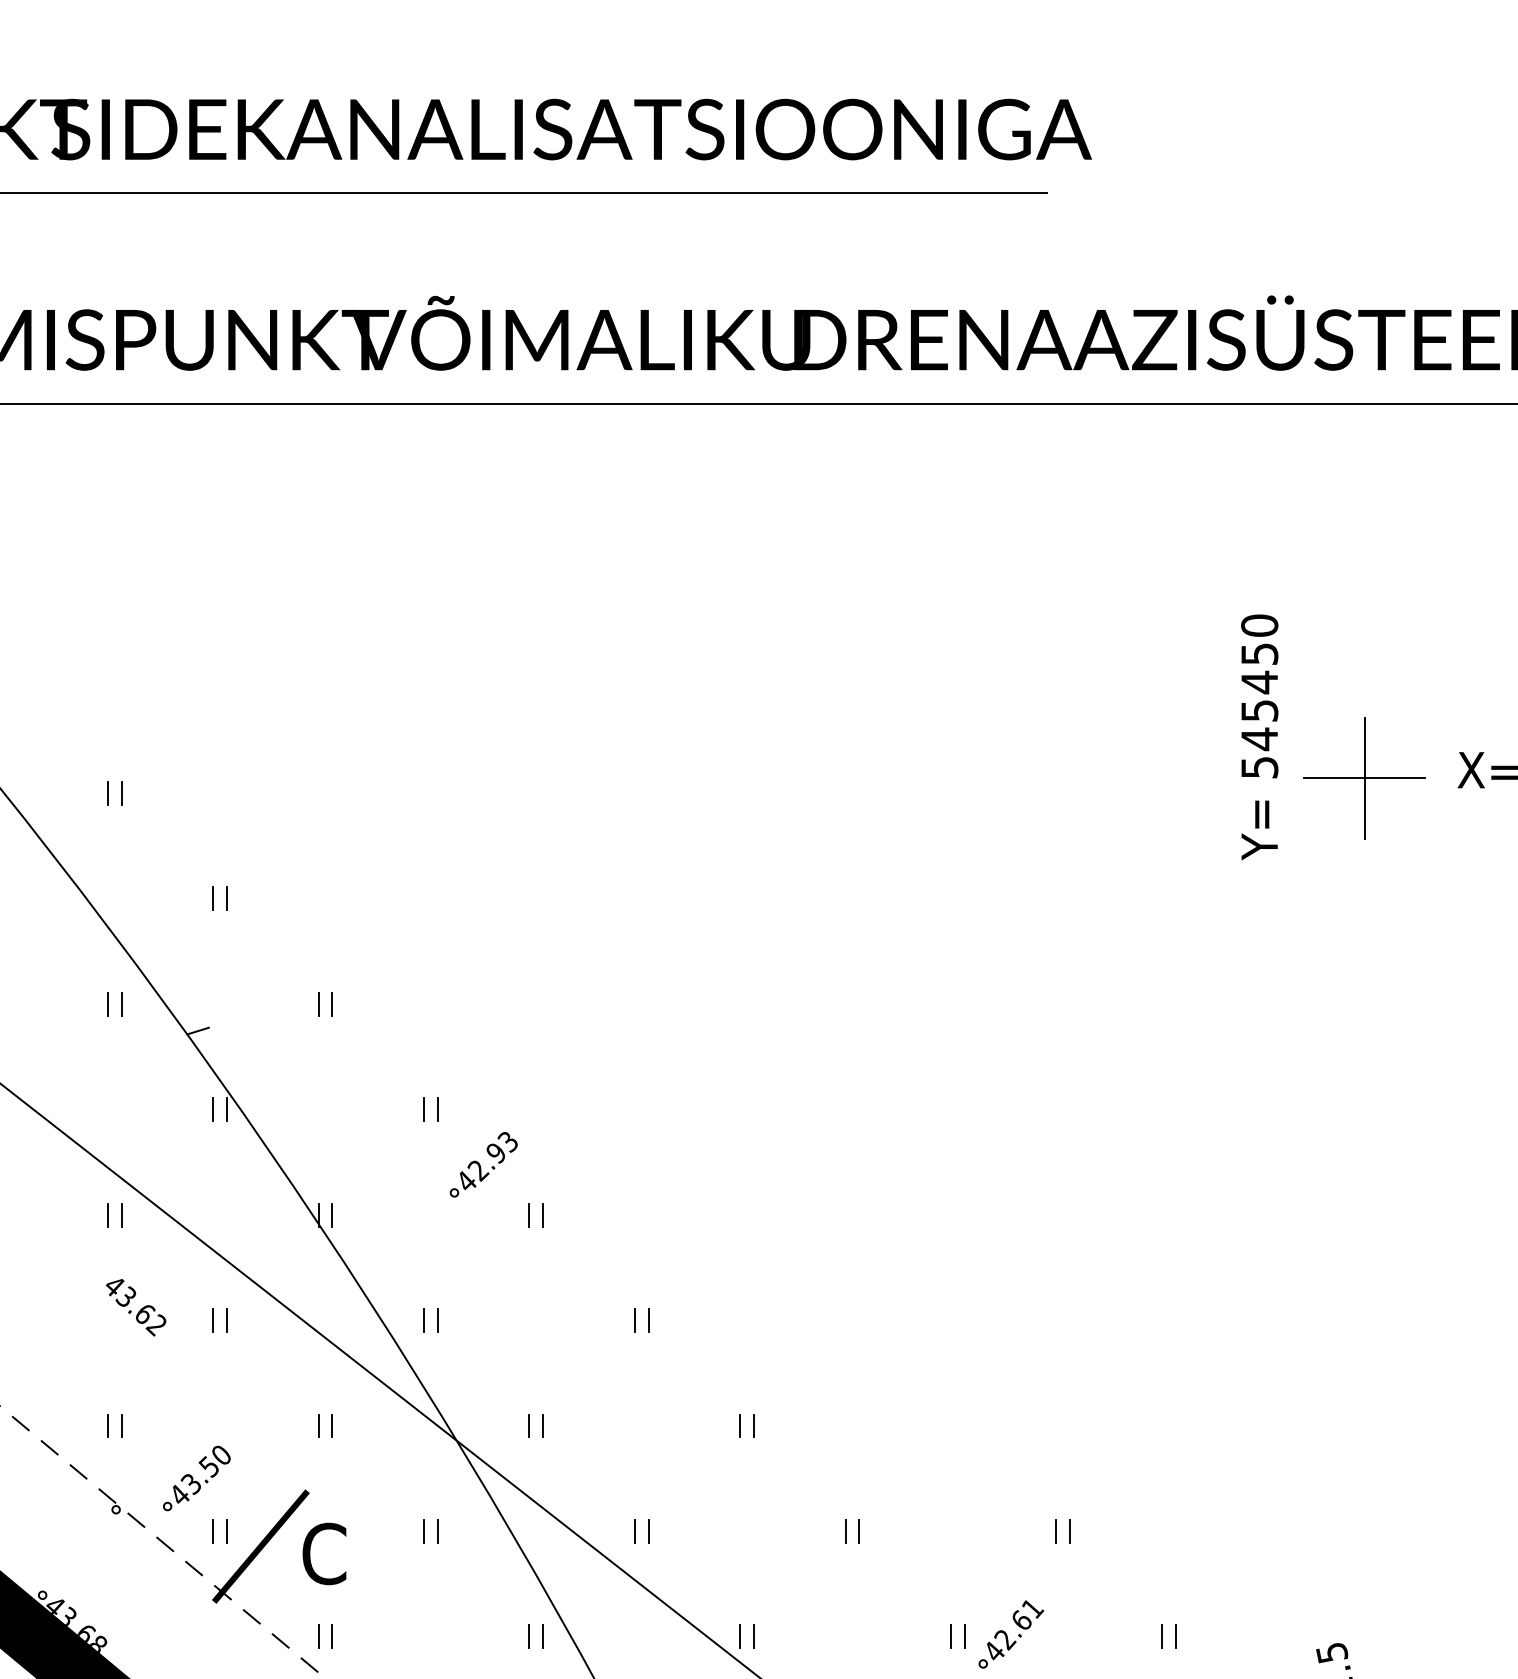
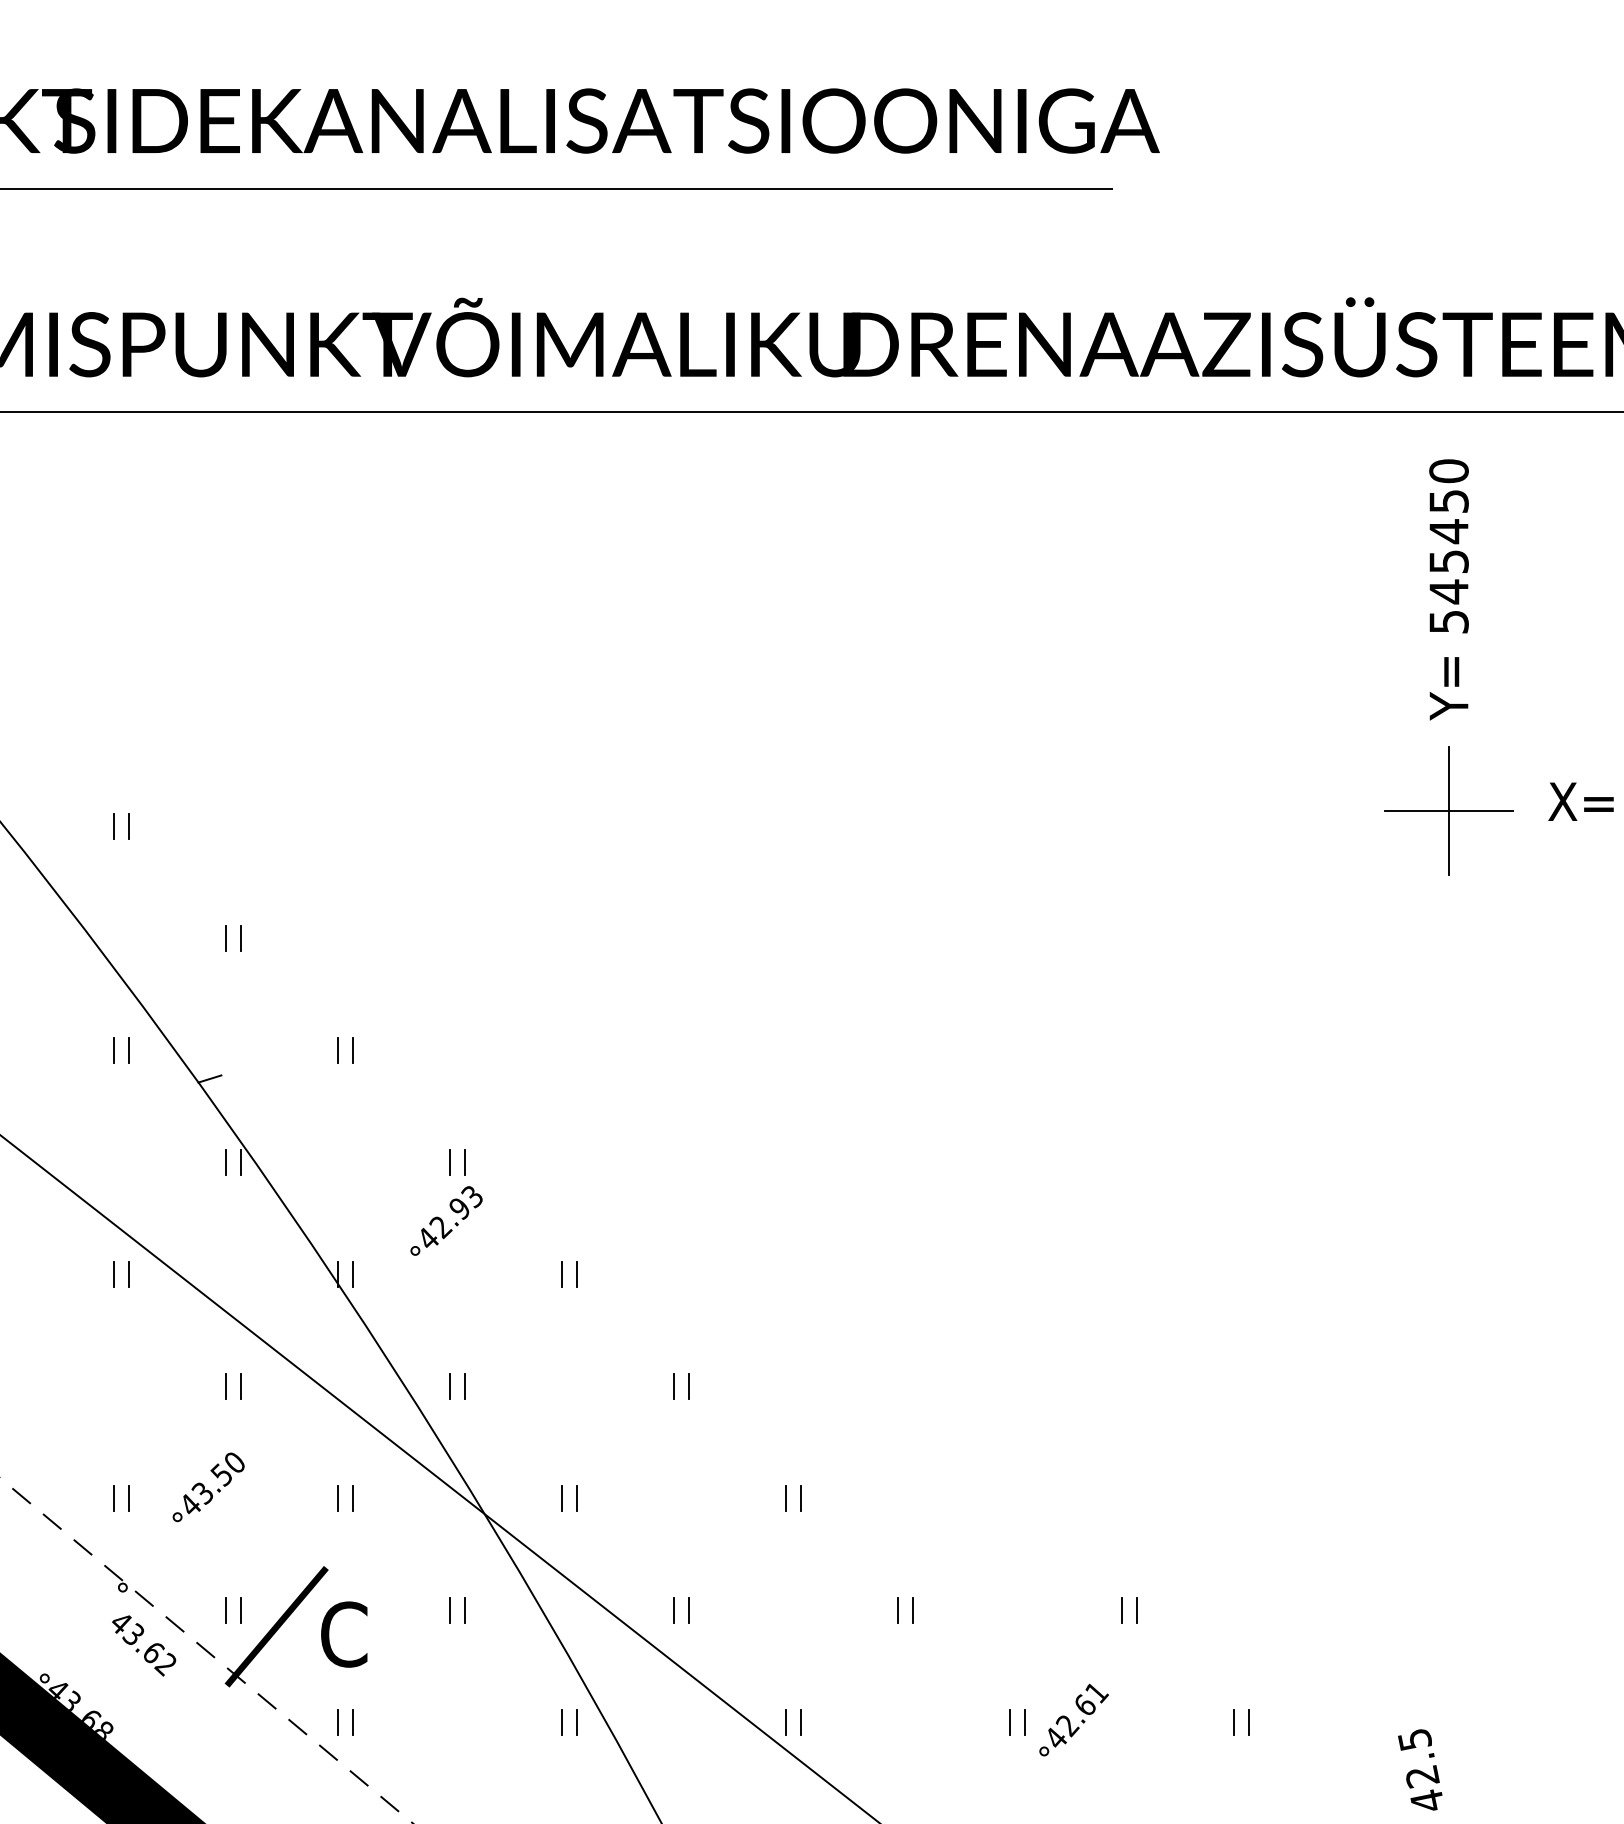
text: (1259, 737) -> (1448, 589), moved
part: (483, 1164) -> (446, 1220), moved
text: (136, 1307) -> (144, 1645), moved
part: (196, 1478) -> (208, 1487), moved

